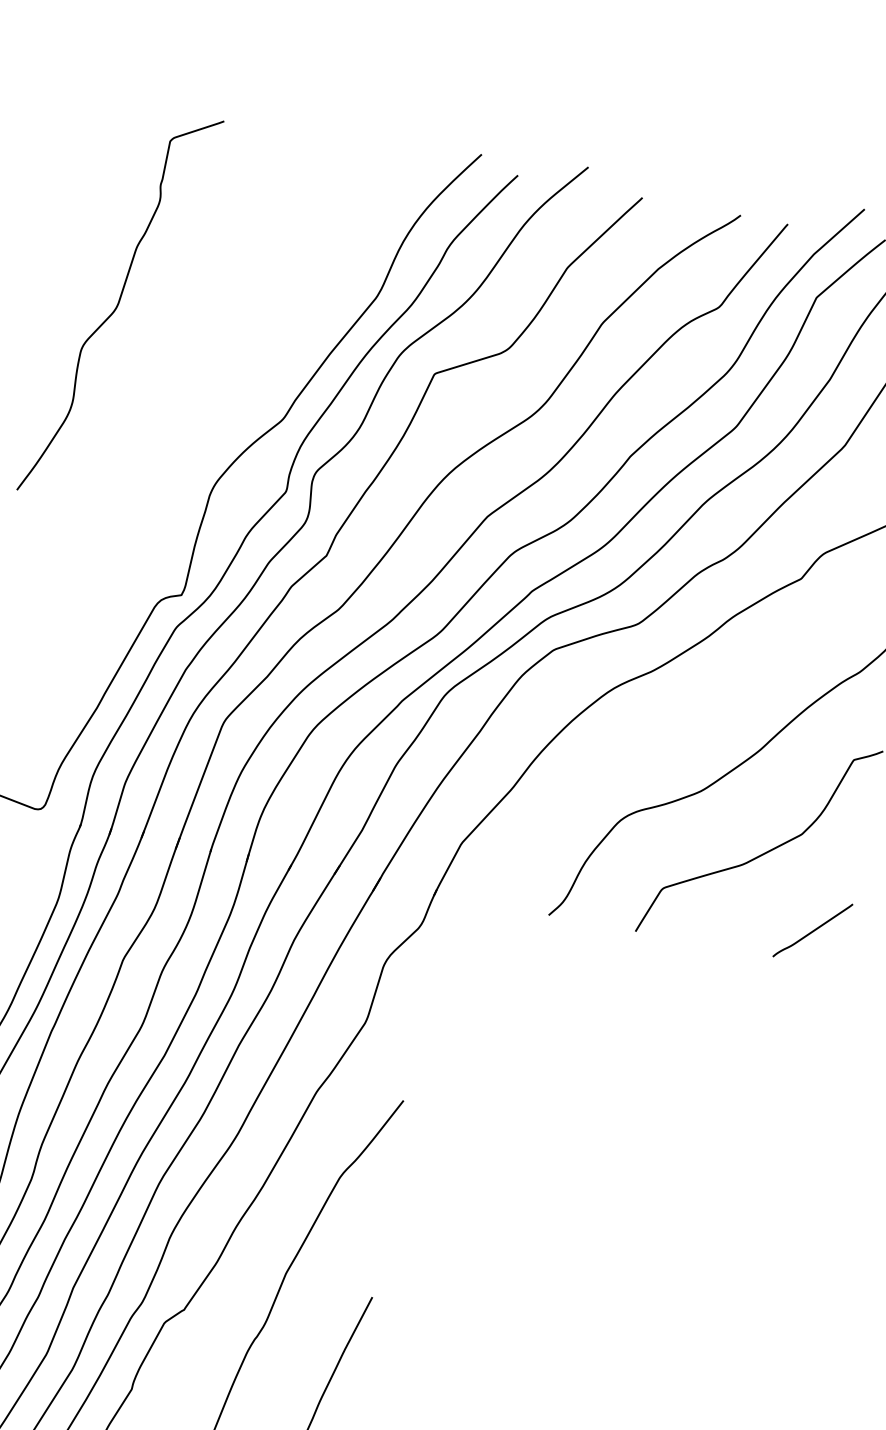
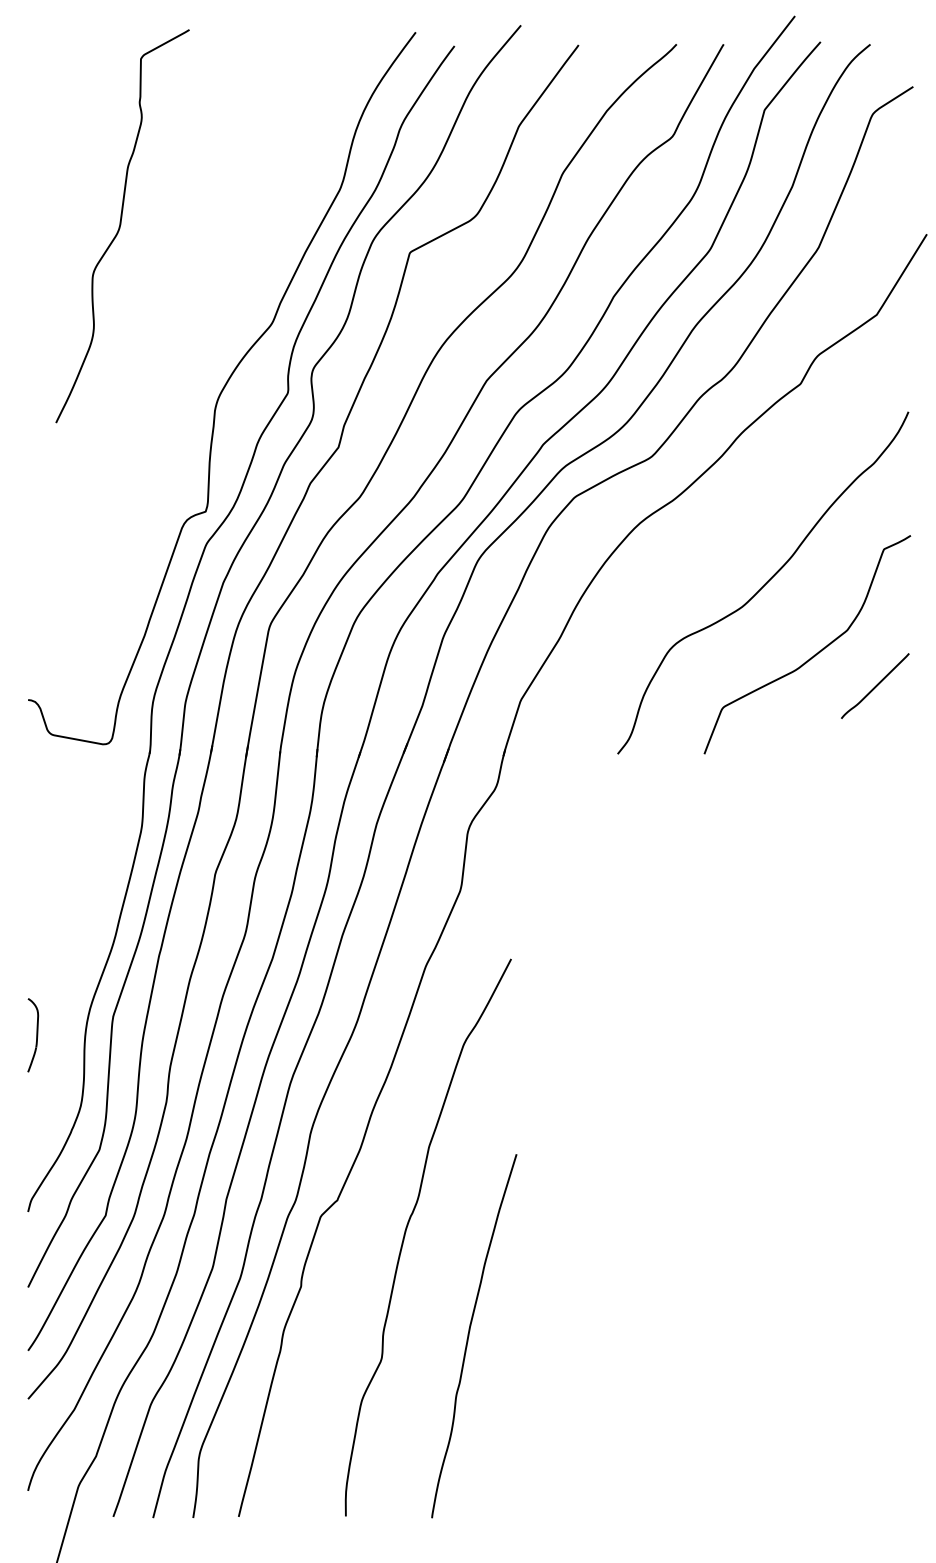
curve: (118, 305) -> (120, 226), moved
curve: (813, 929) -> (875, 685), moved

